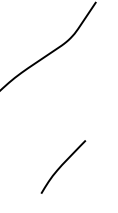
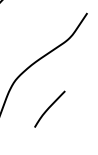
curve: (62, 165) -> (49, 108), moved

